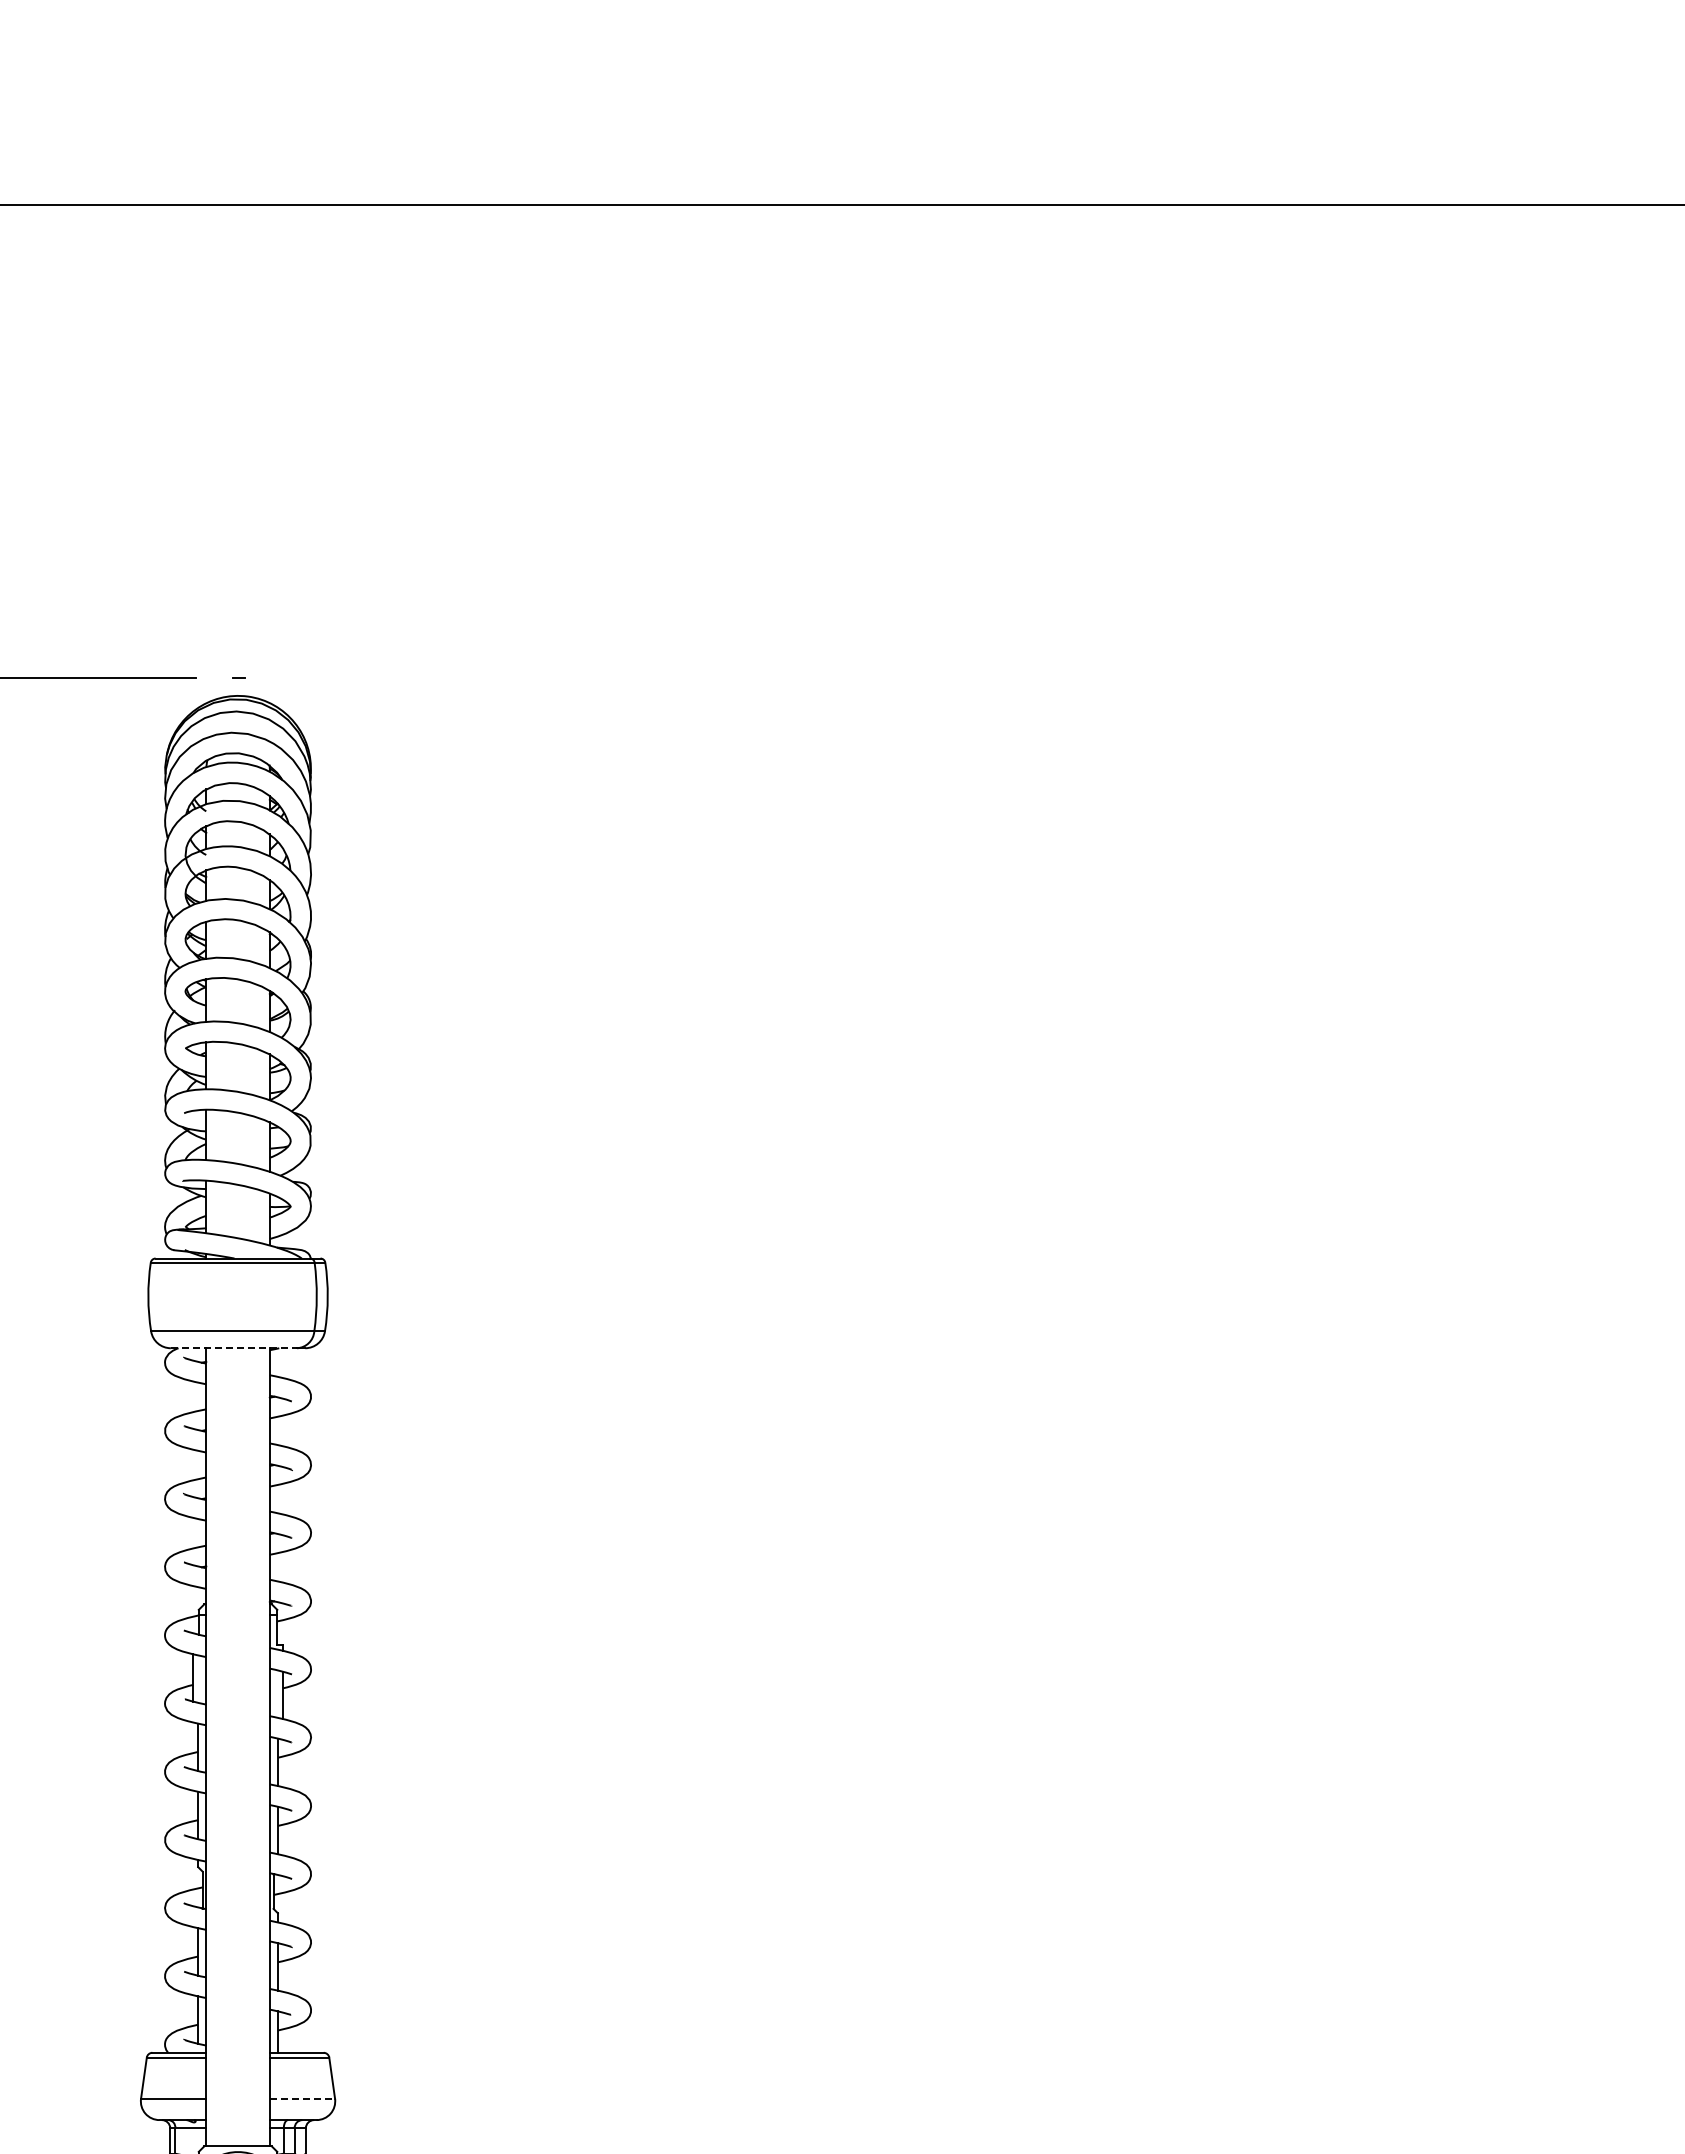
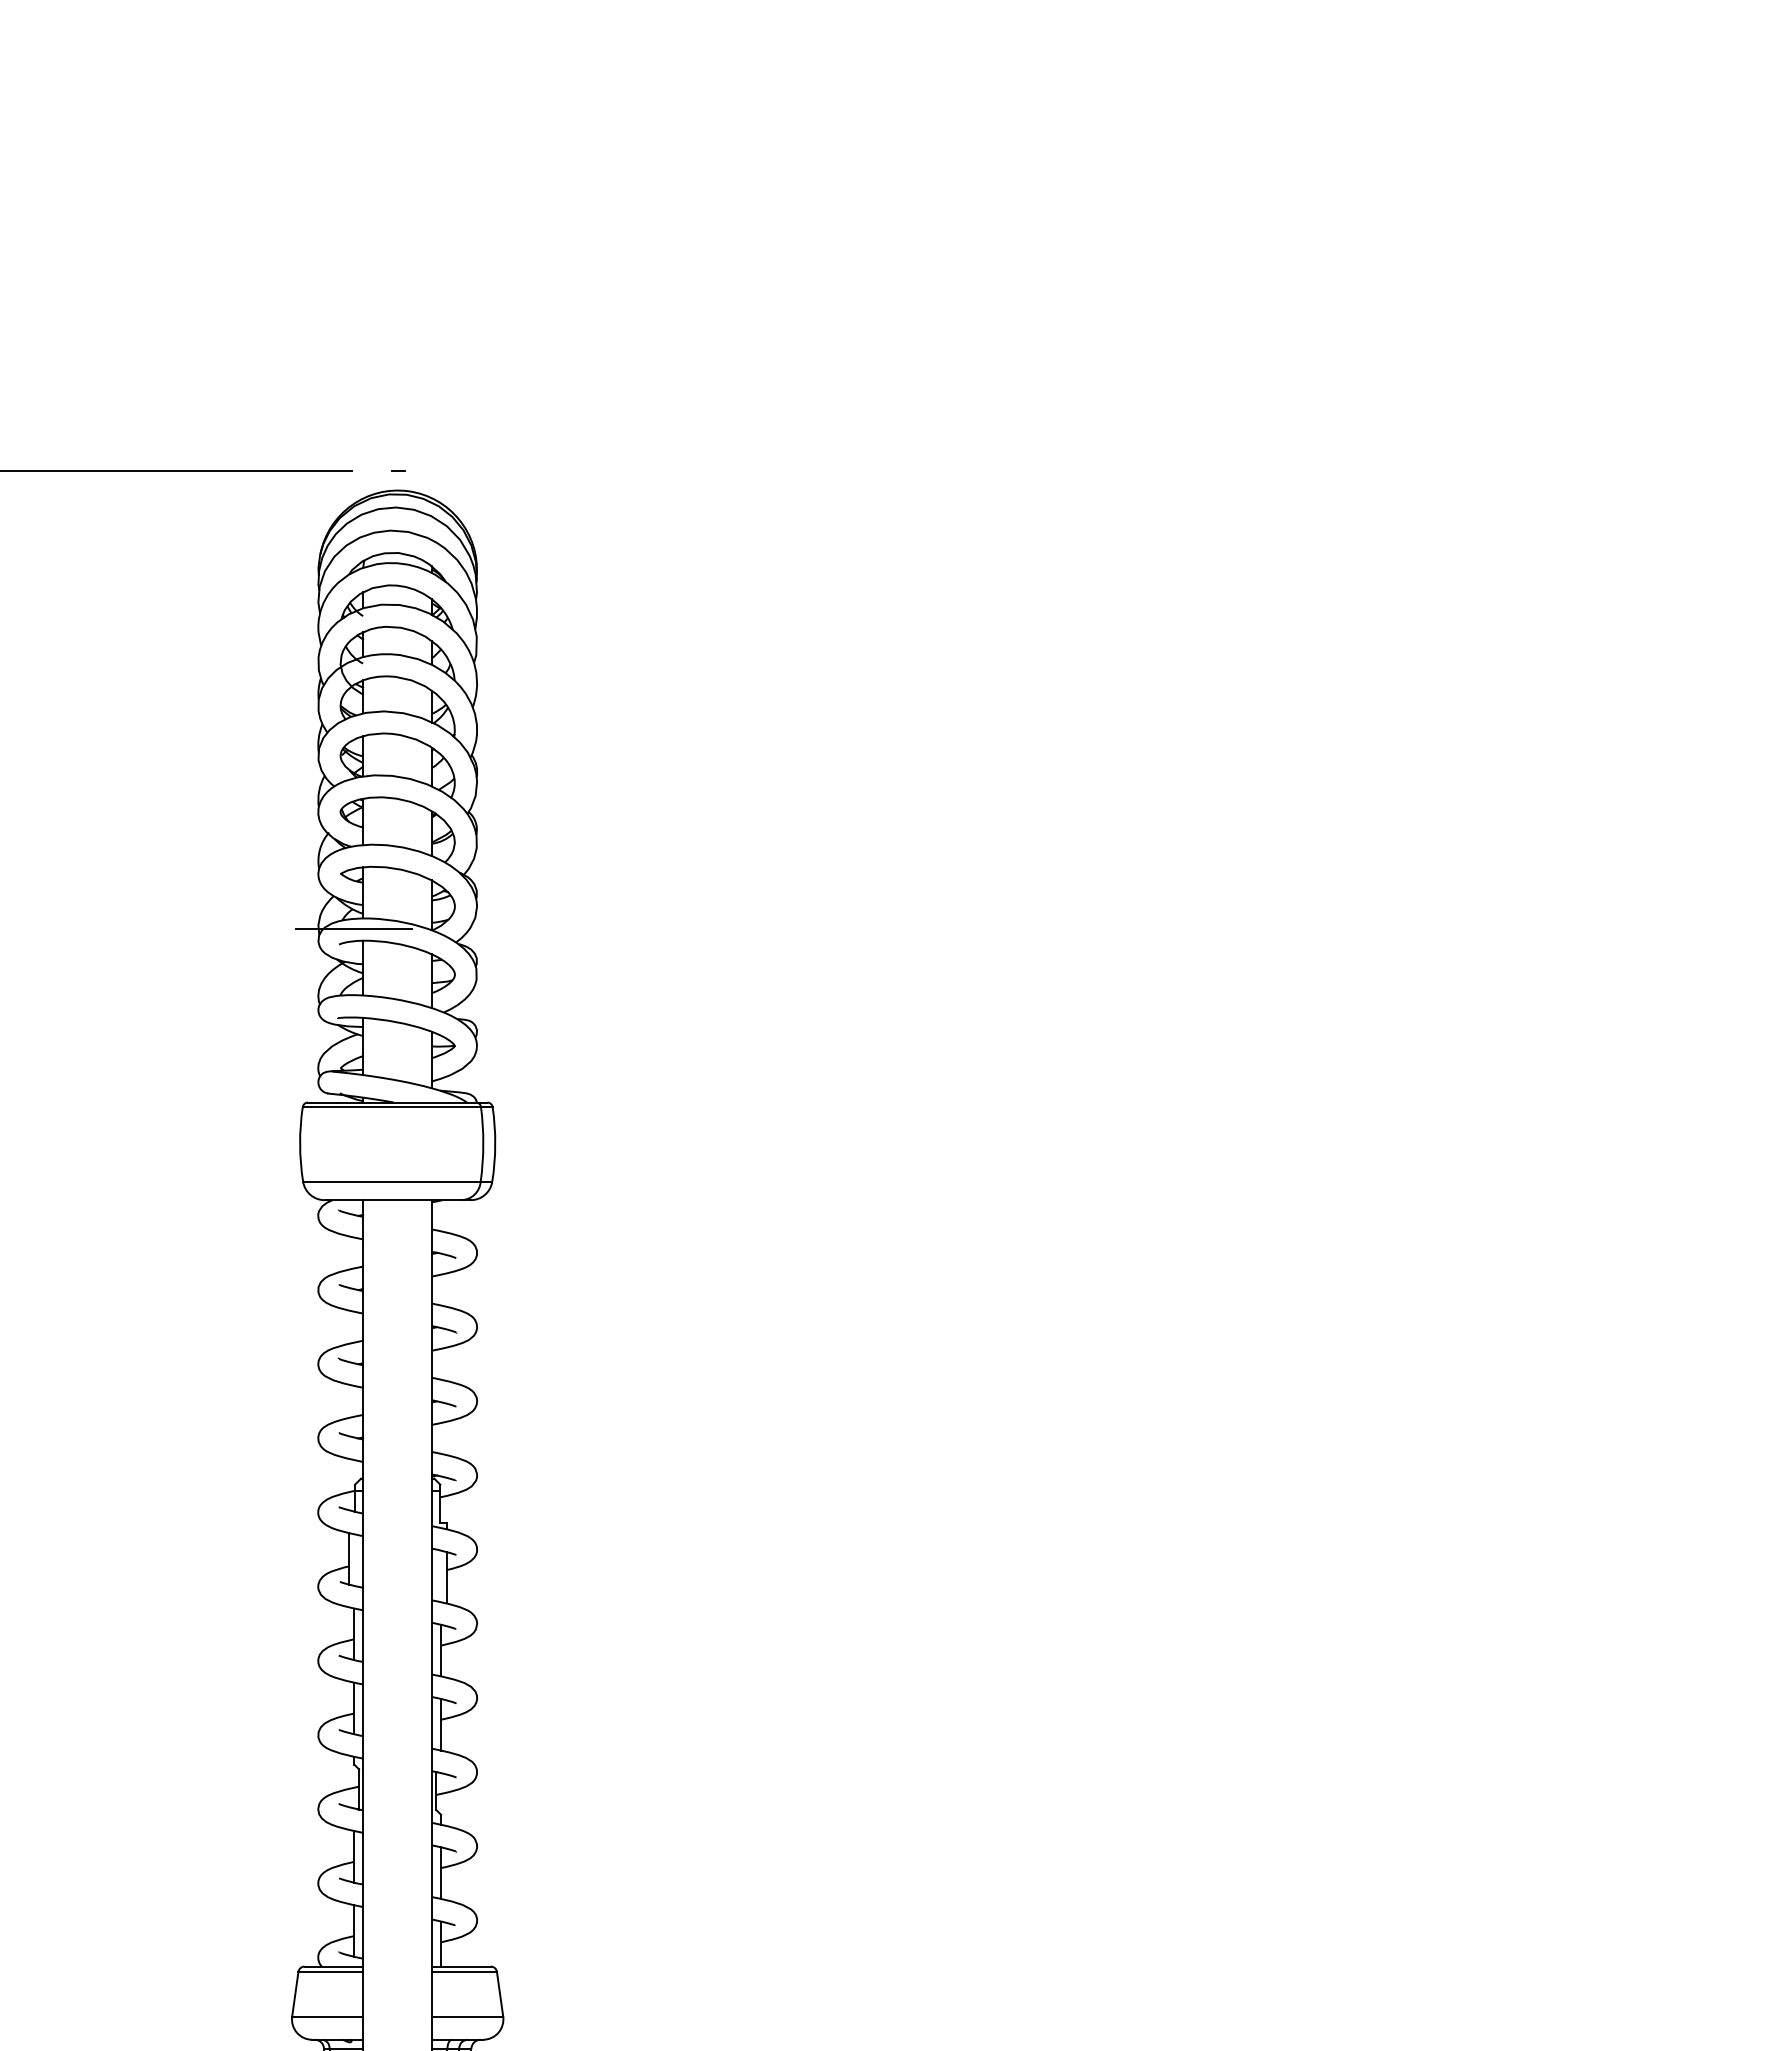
line: (197, 1099) -> (353, 929), added
line: (234, 1348) -> (393, 1200), dashed -> solid
line: (302, 2098) -> (467, 2016), dashed -> solid

